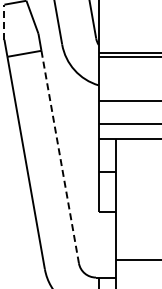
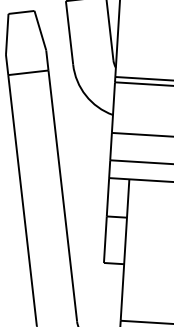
line: (4, 22) -> (7, 34), dashed -> solid
line: (60, 157) -> (63, 196), dashed -> solid

